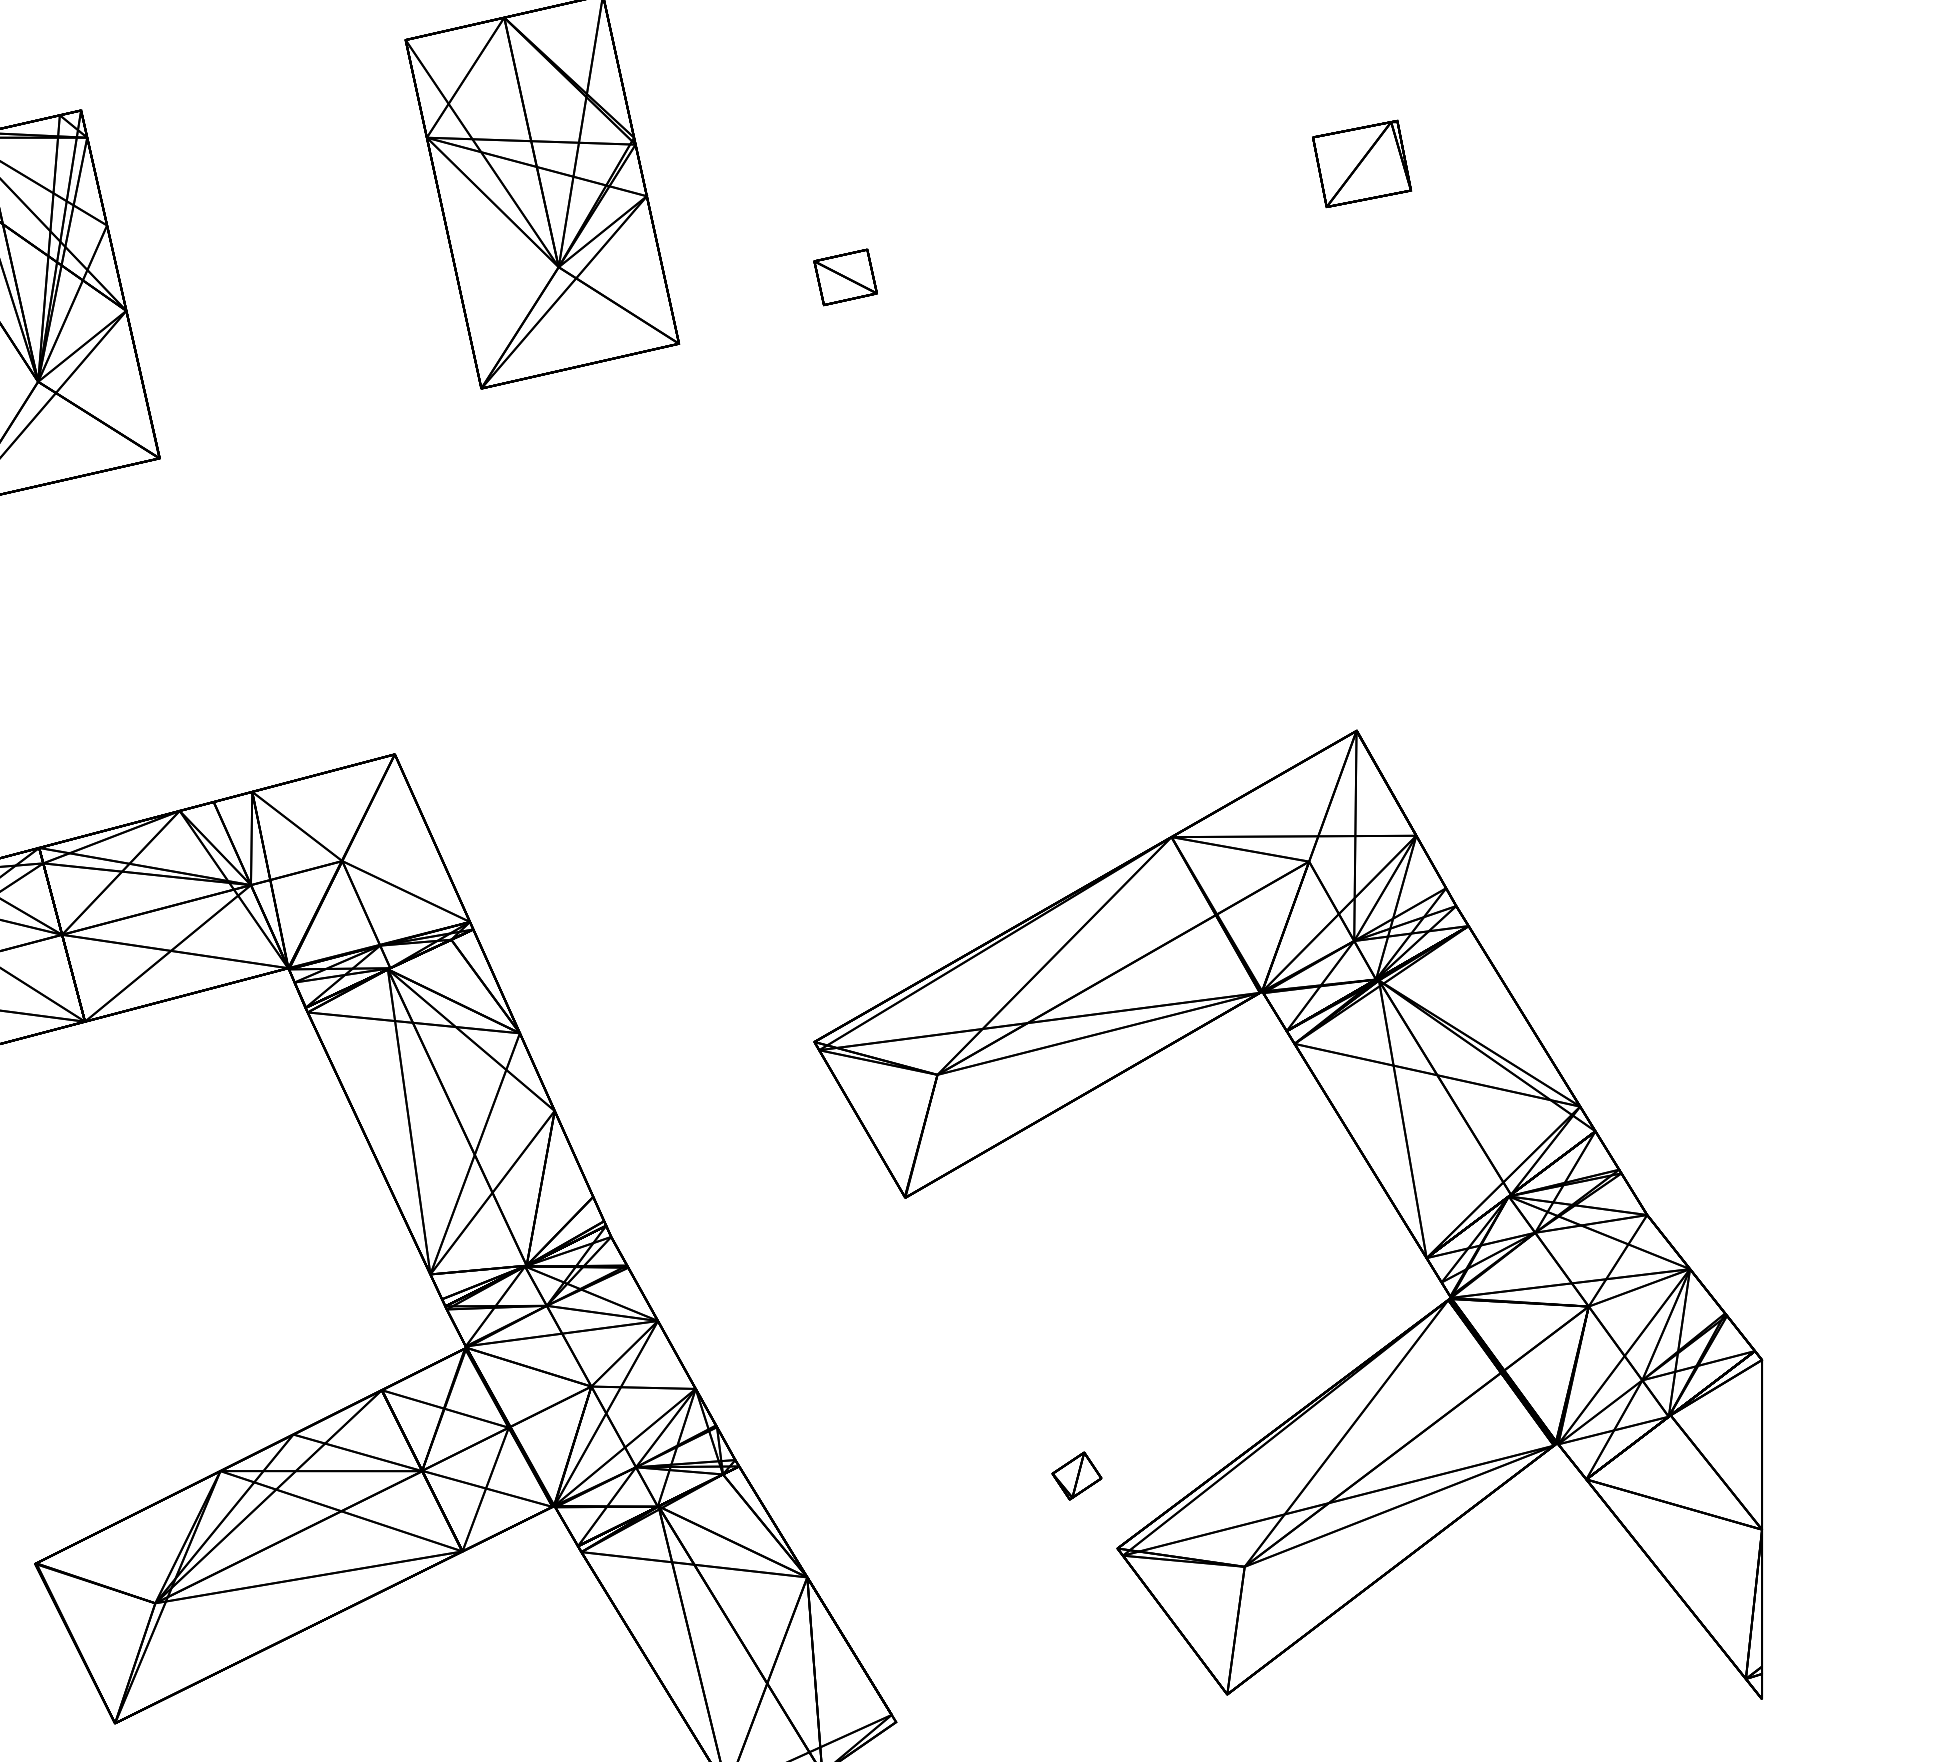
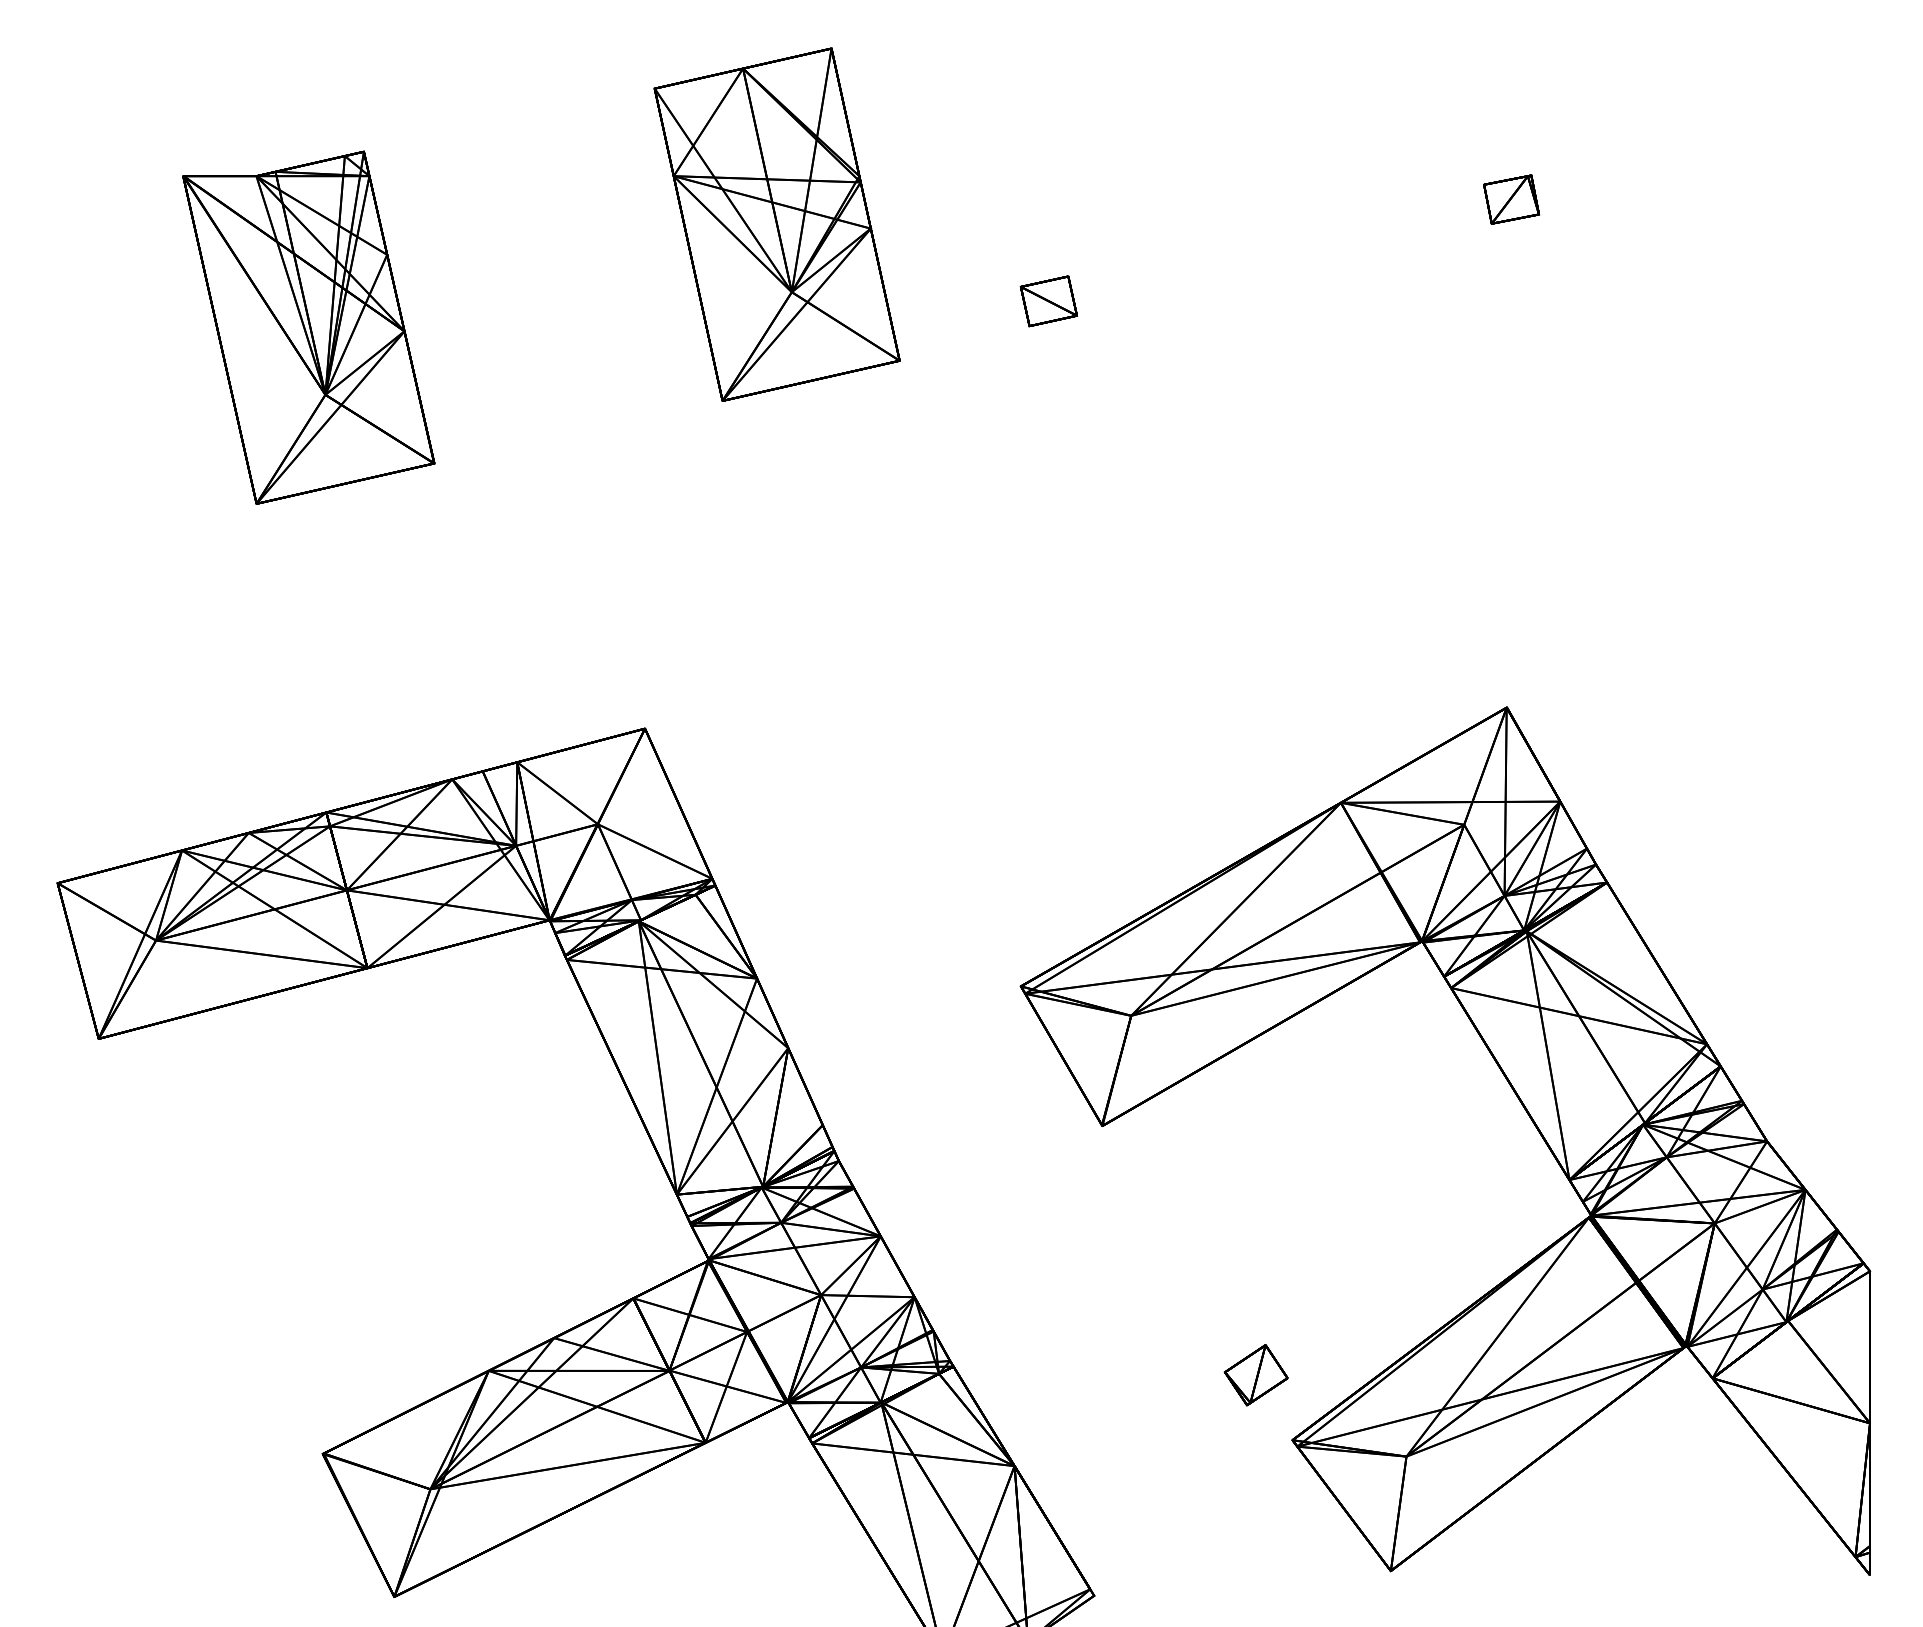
part: (1361, 163) -> (1511, 199), size x0.62
part: (1076, 1476) -> (1255, 1375), size x1.43

